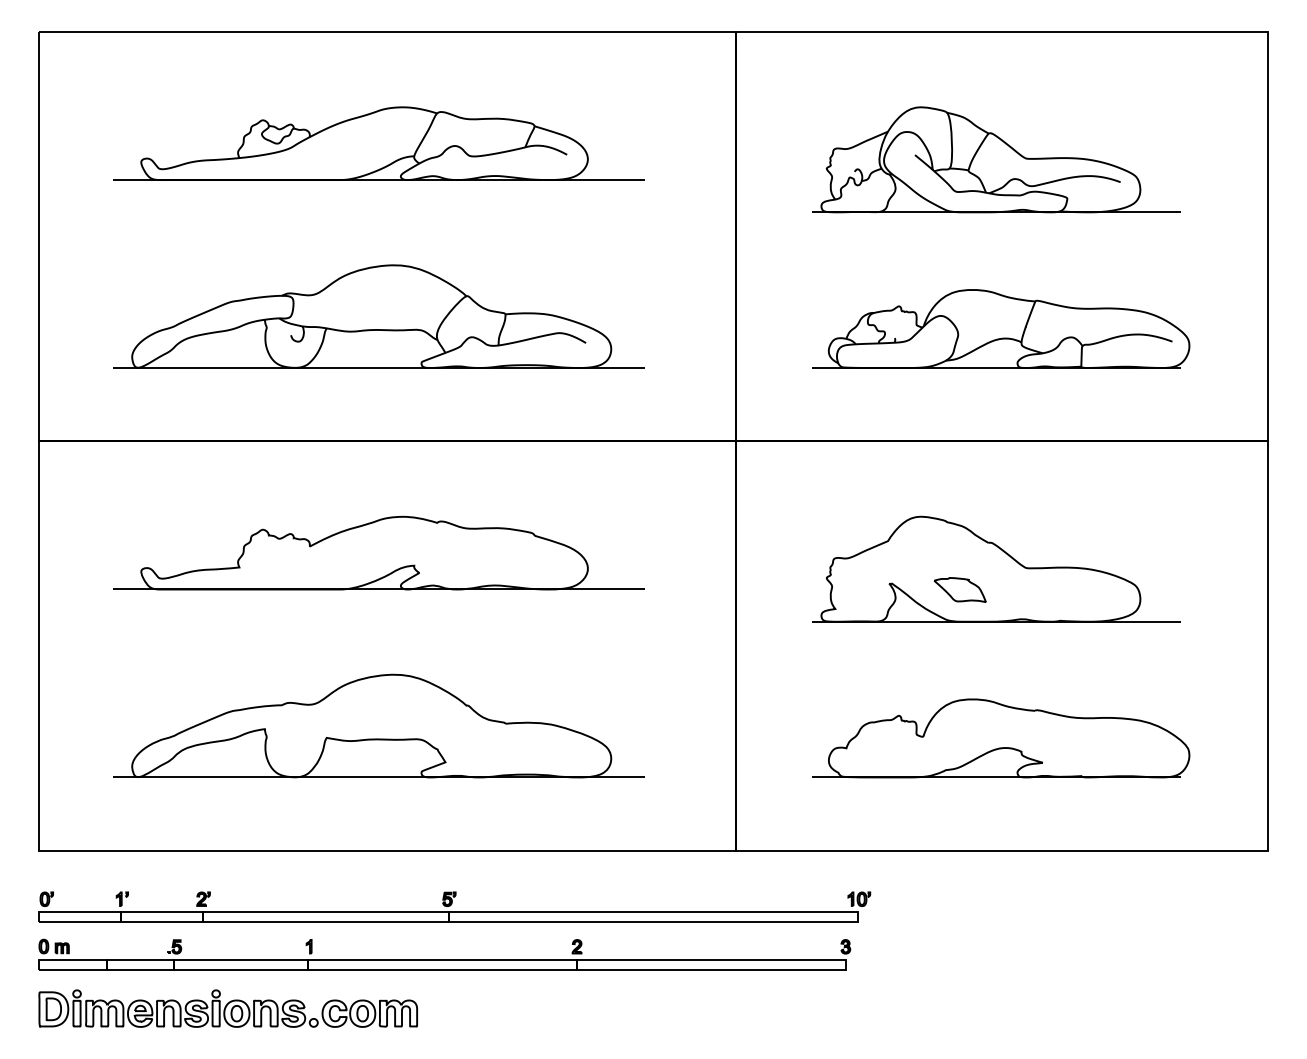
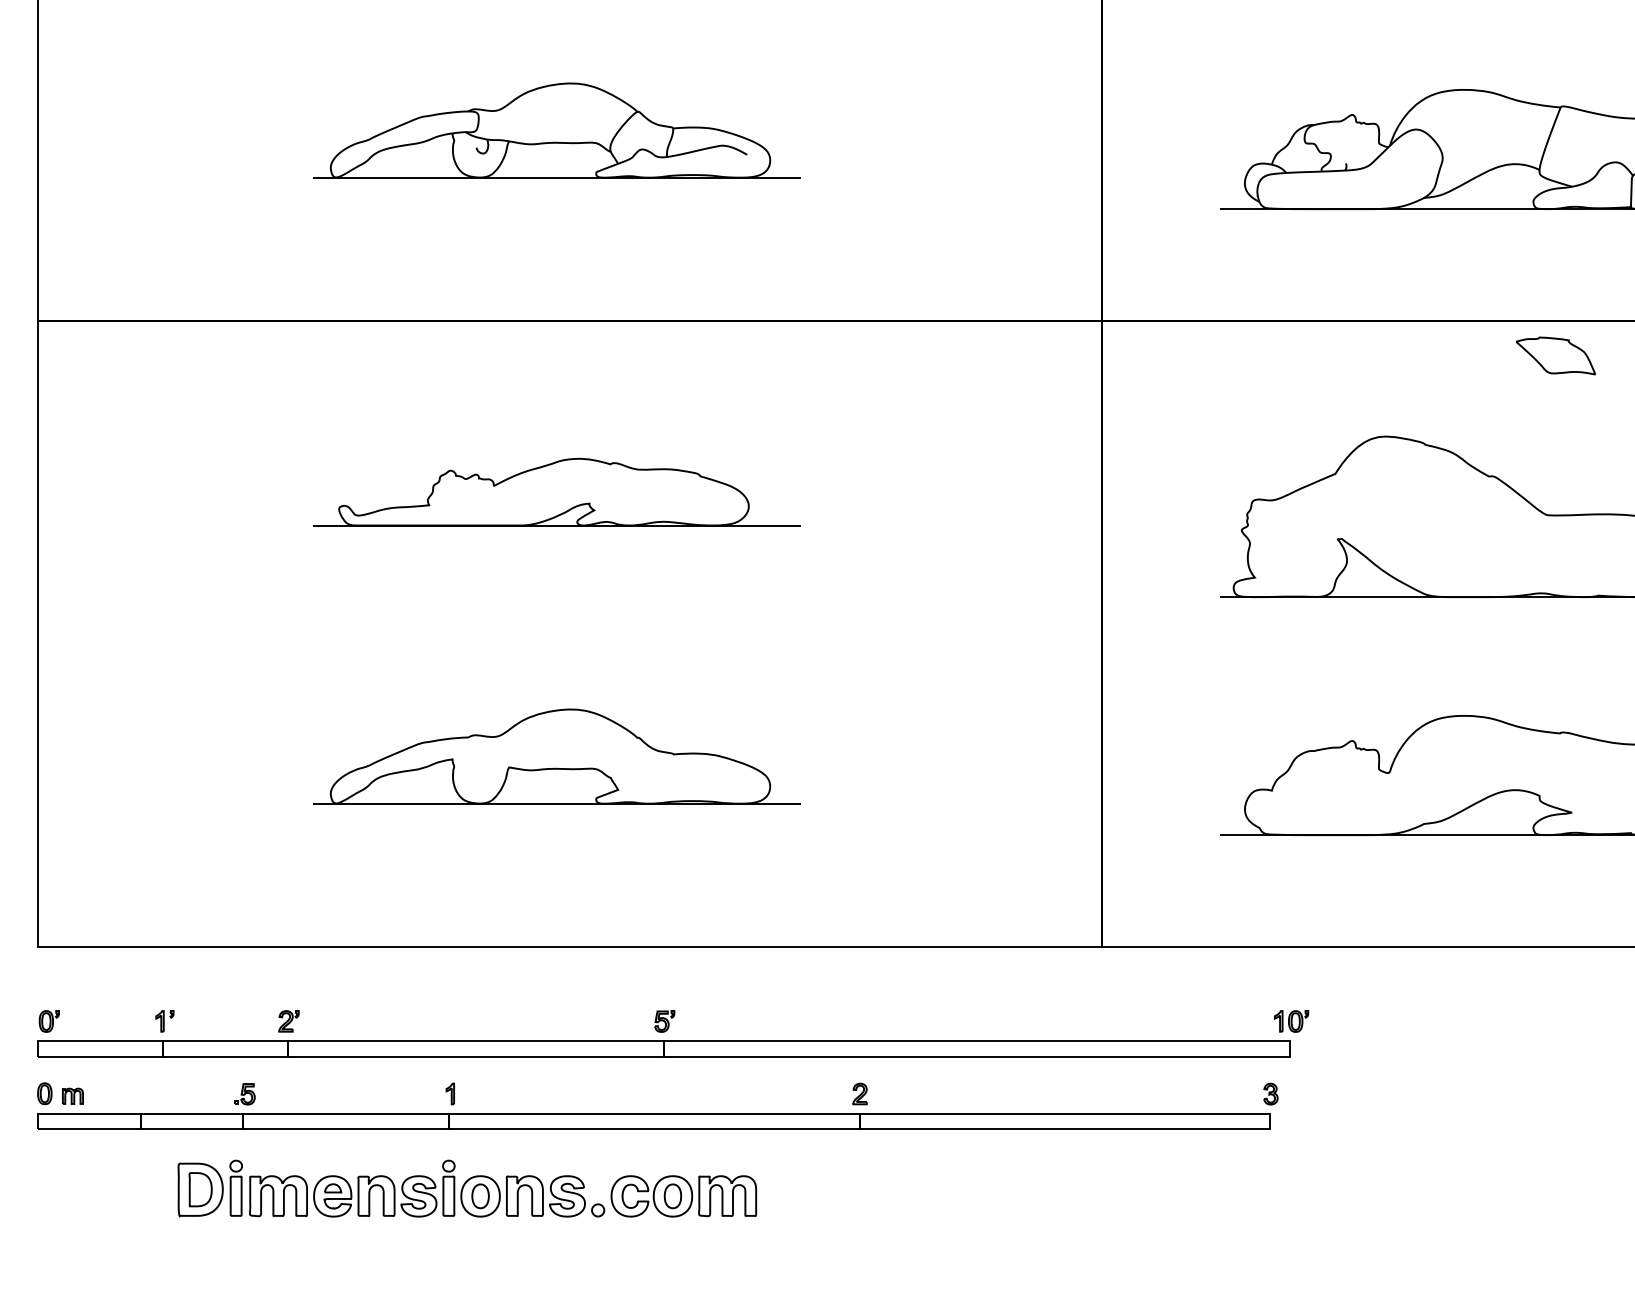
part: (378, 316) -> (556, 130), size x0.6
part: (378, 552) -> (556, 491), size x0.6
part: (959, 589) -> (1554, 355), moved
part: (378, 725) -> (556, 755), size x0.6
part: (227, 1008) -> (466, 1188), moved

